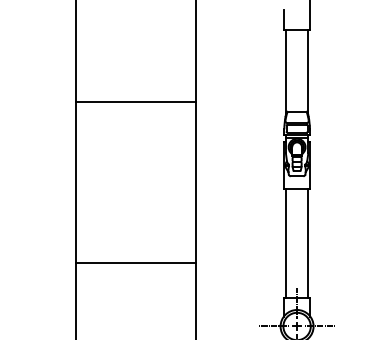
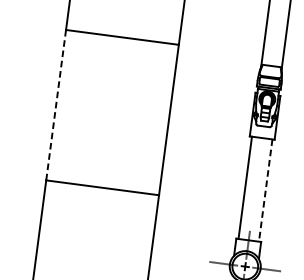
line: (75, 182) -> (56, 104), solid -> dashed
line: (308, 243) -> (266, 190), solid -> dashed

